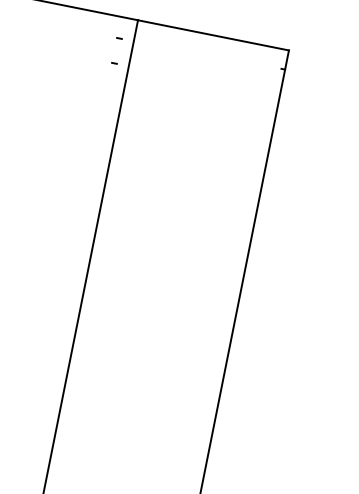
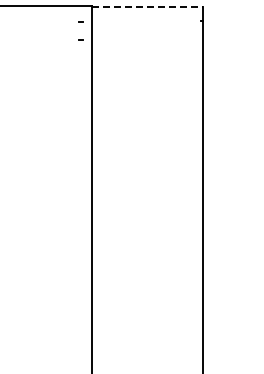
line: (213, 35) -> (147, 6), solid -> dashed

